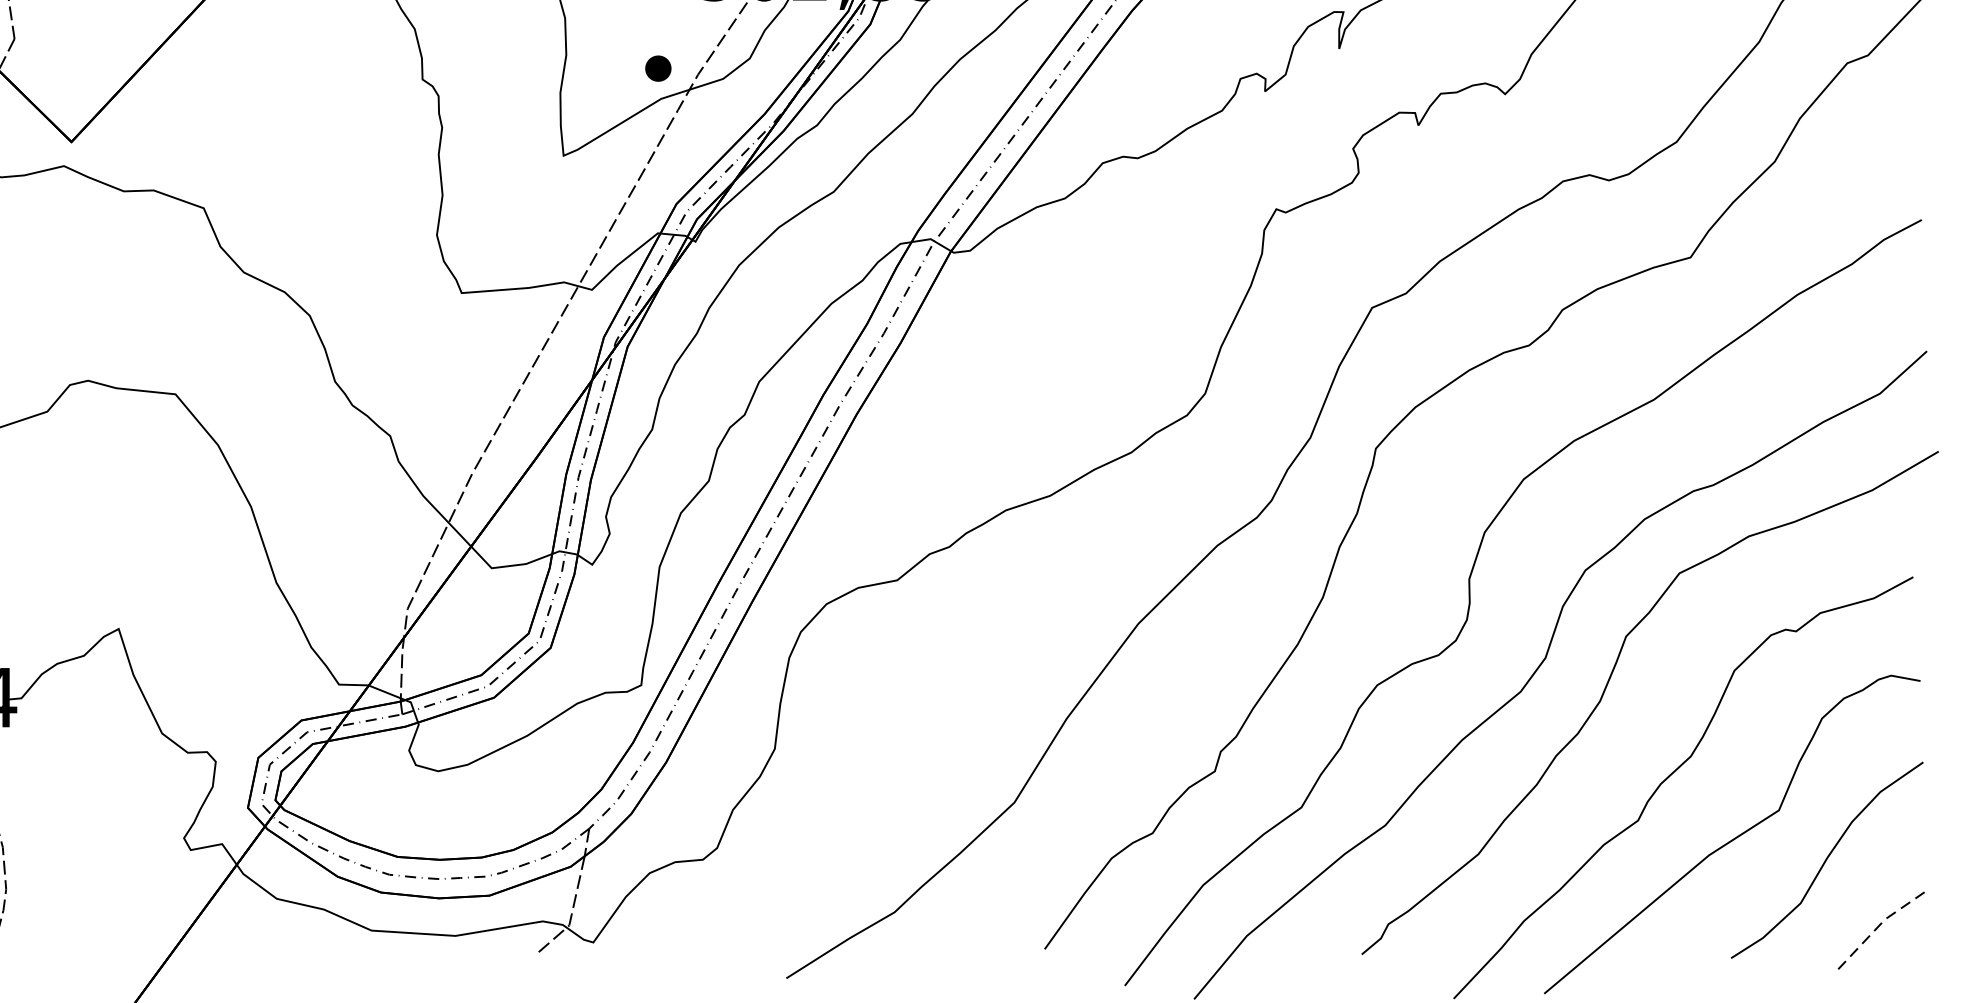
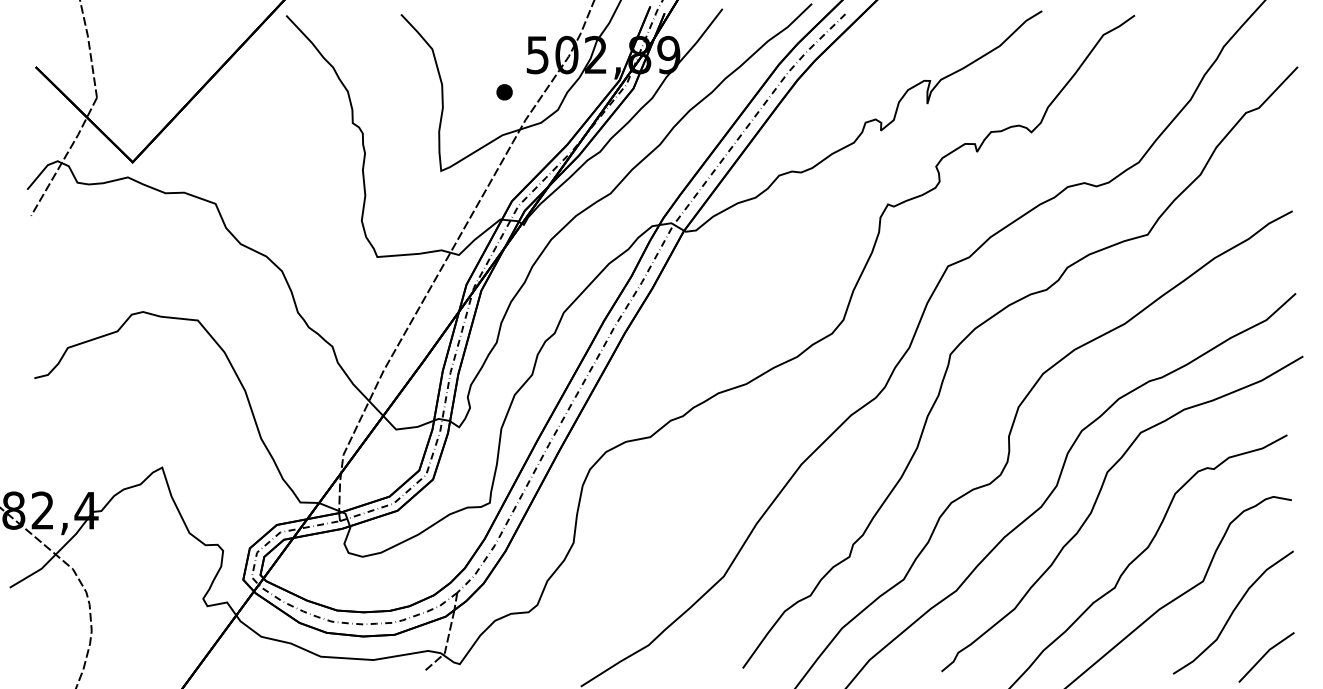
part: (658, 68) -> (504, 92), moved
line: (1876, 928) -> (1264, 655), dashed -> solid

